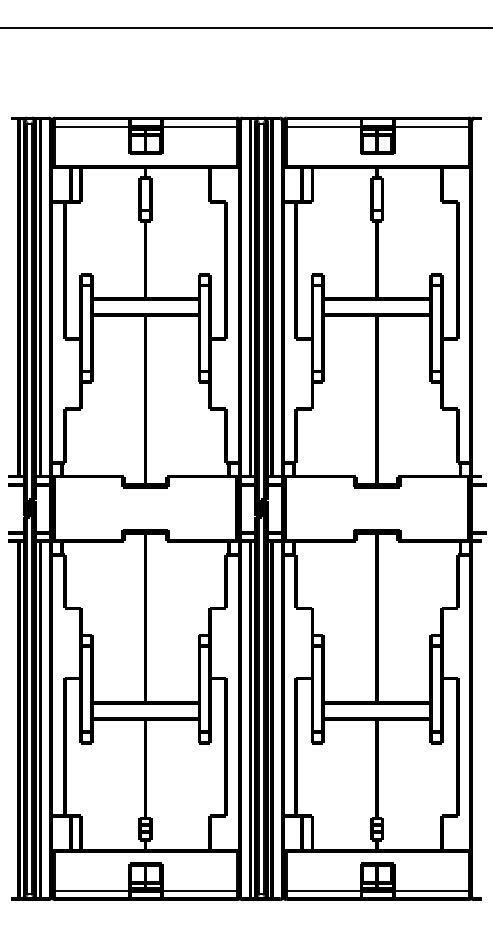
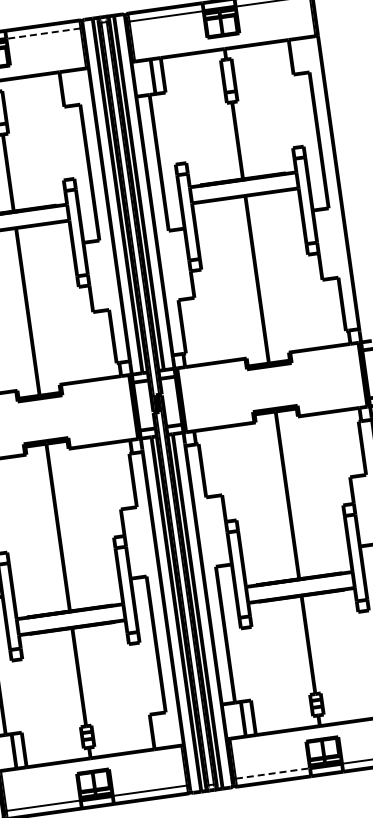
line: (199, 126) -> (43, 33), solid -> dashed
line: (324, 891) -> (273, 773), solid -> dashed

